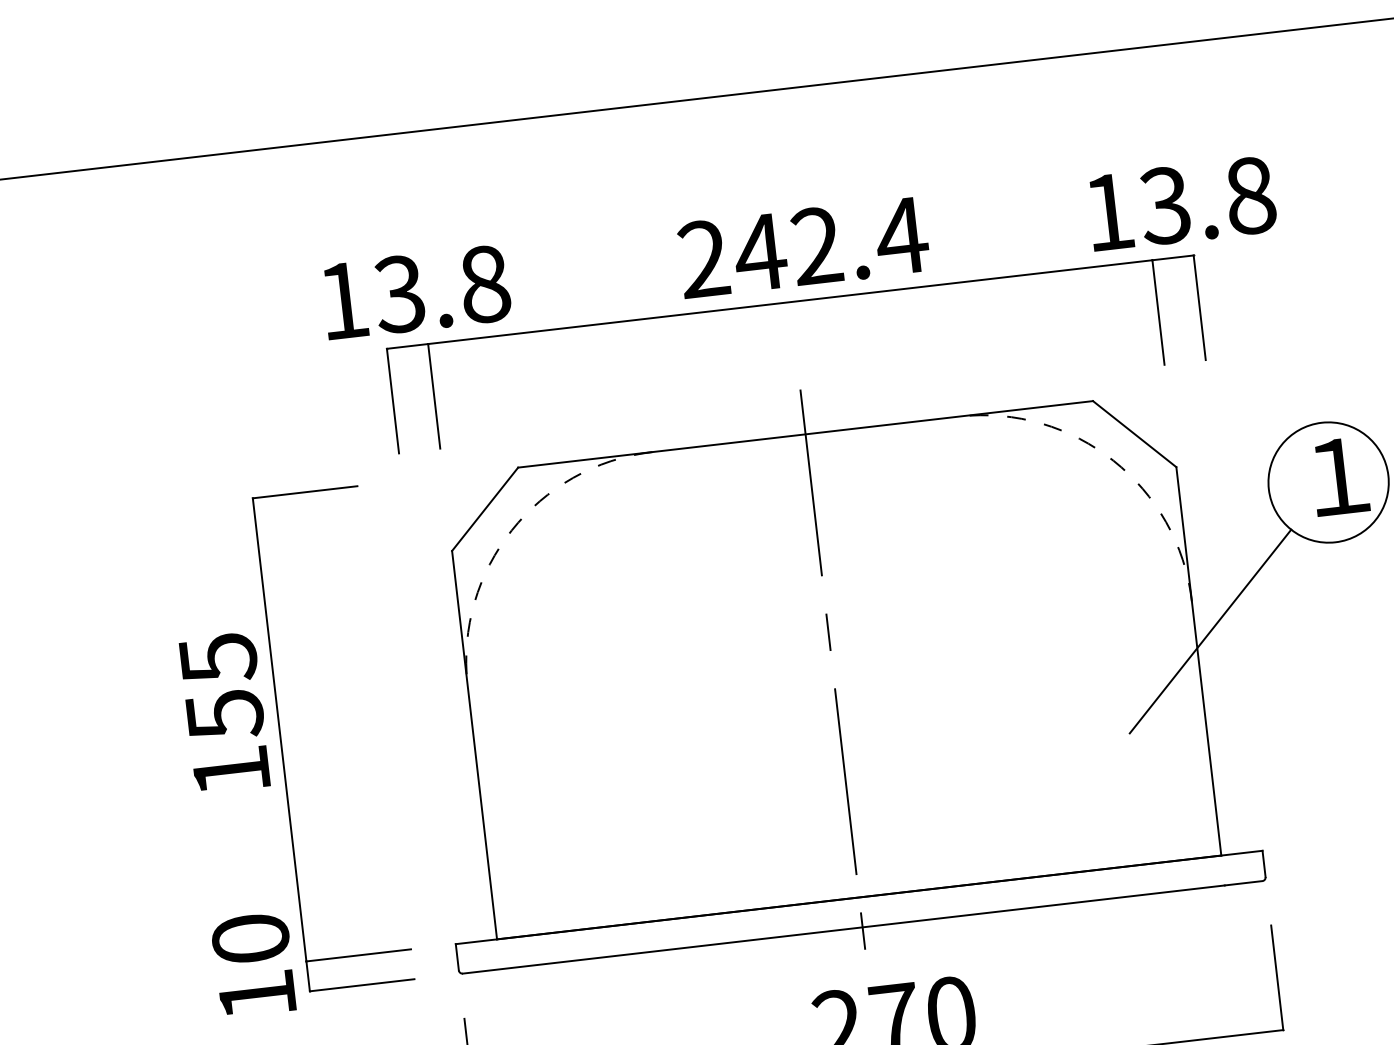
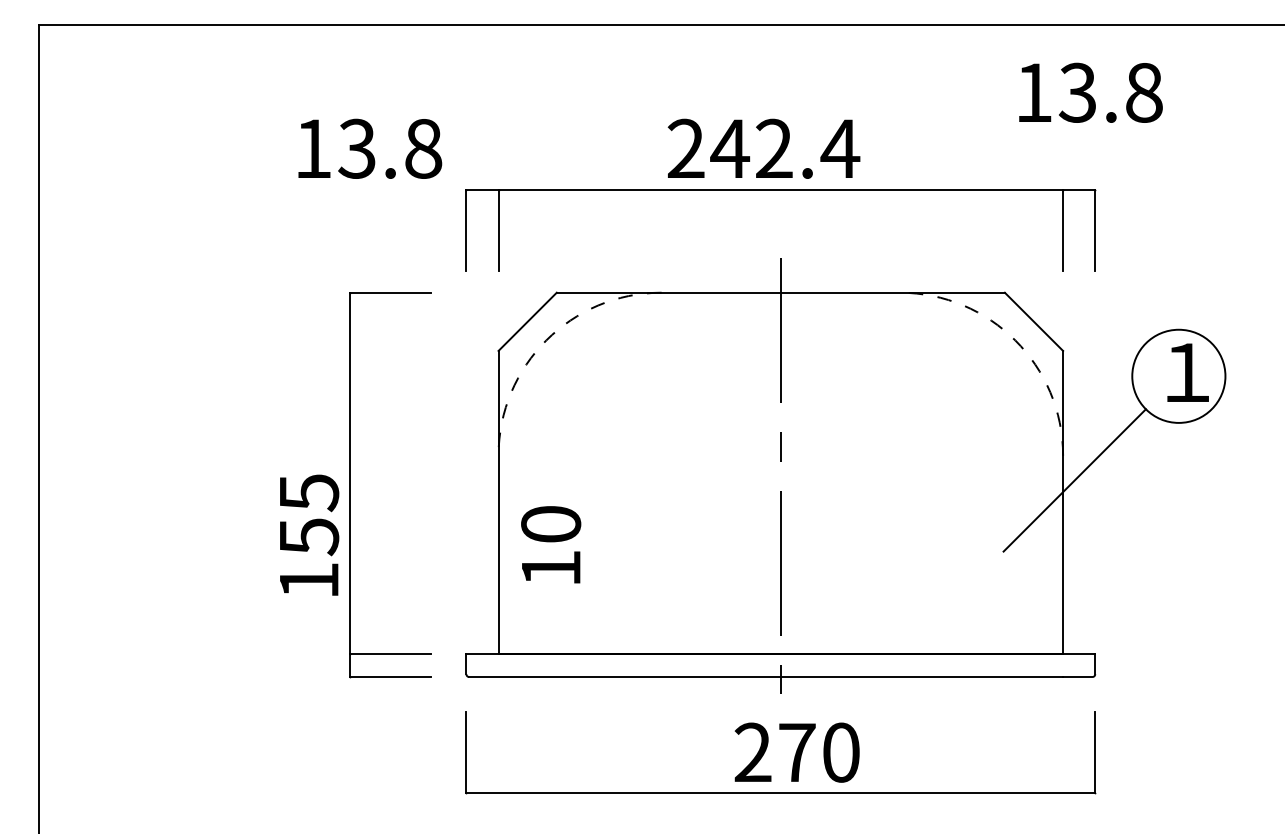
text: (1181, 203) -> (1090, 92), moved
text: (803, 247) -> (763, 148), moved
text: (416, 291) -> (370, 148), moved
text: (224, 711) -> (309, 534), moved
text: (254, 964) -> (551, 544), moved

